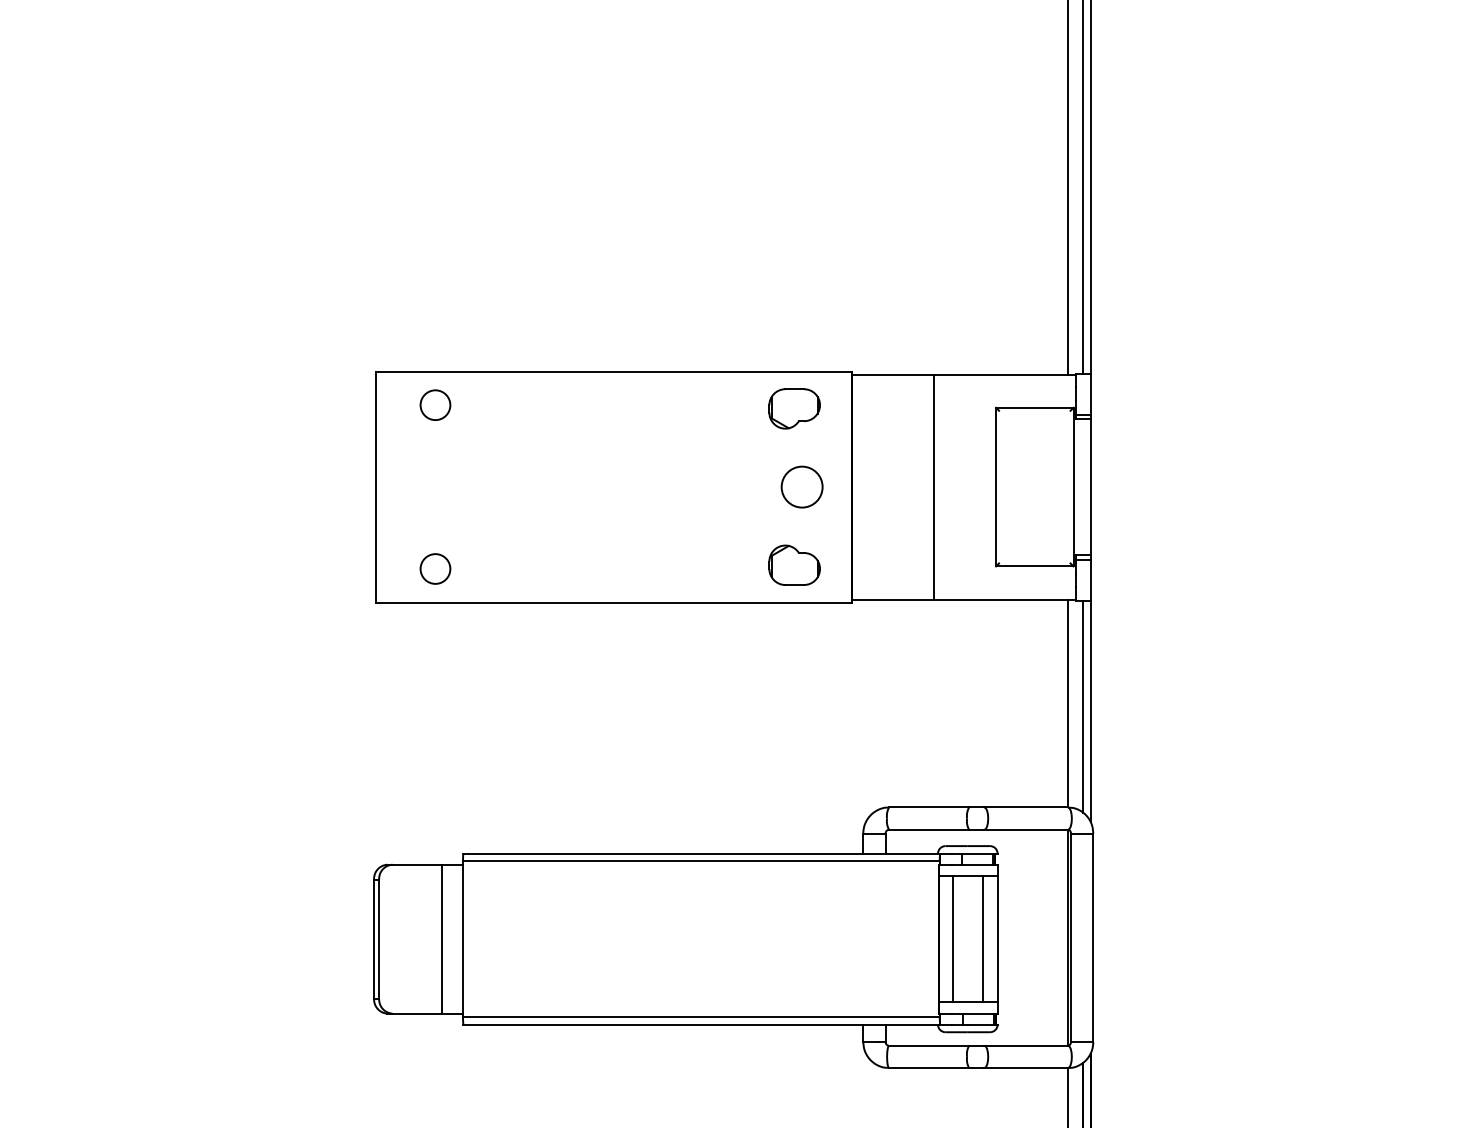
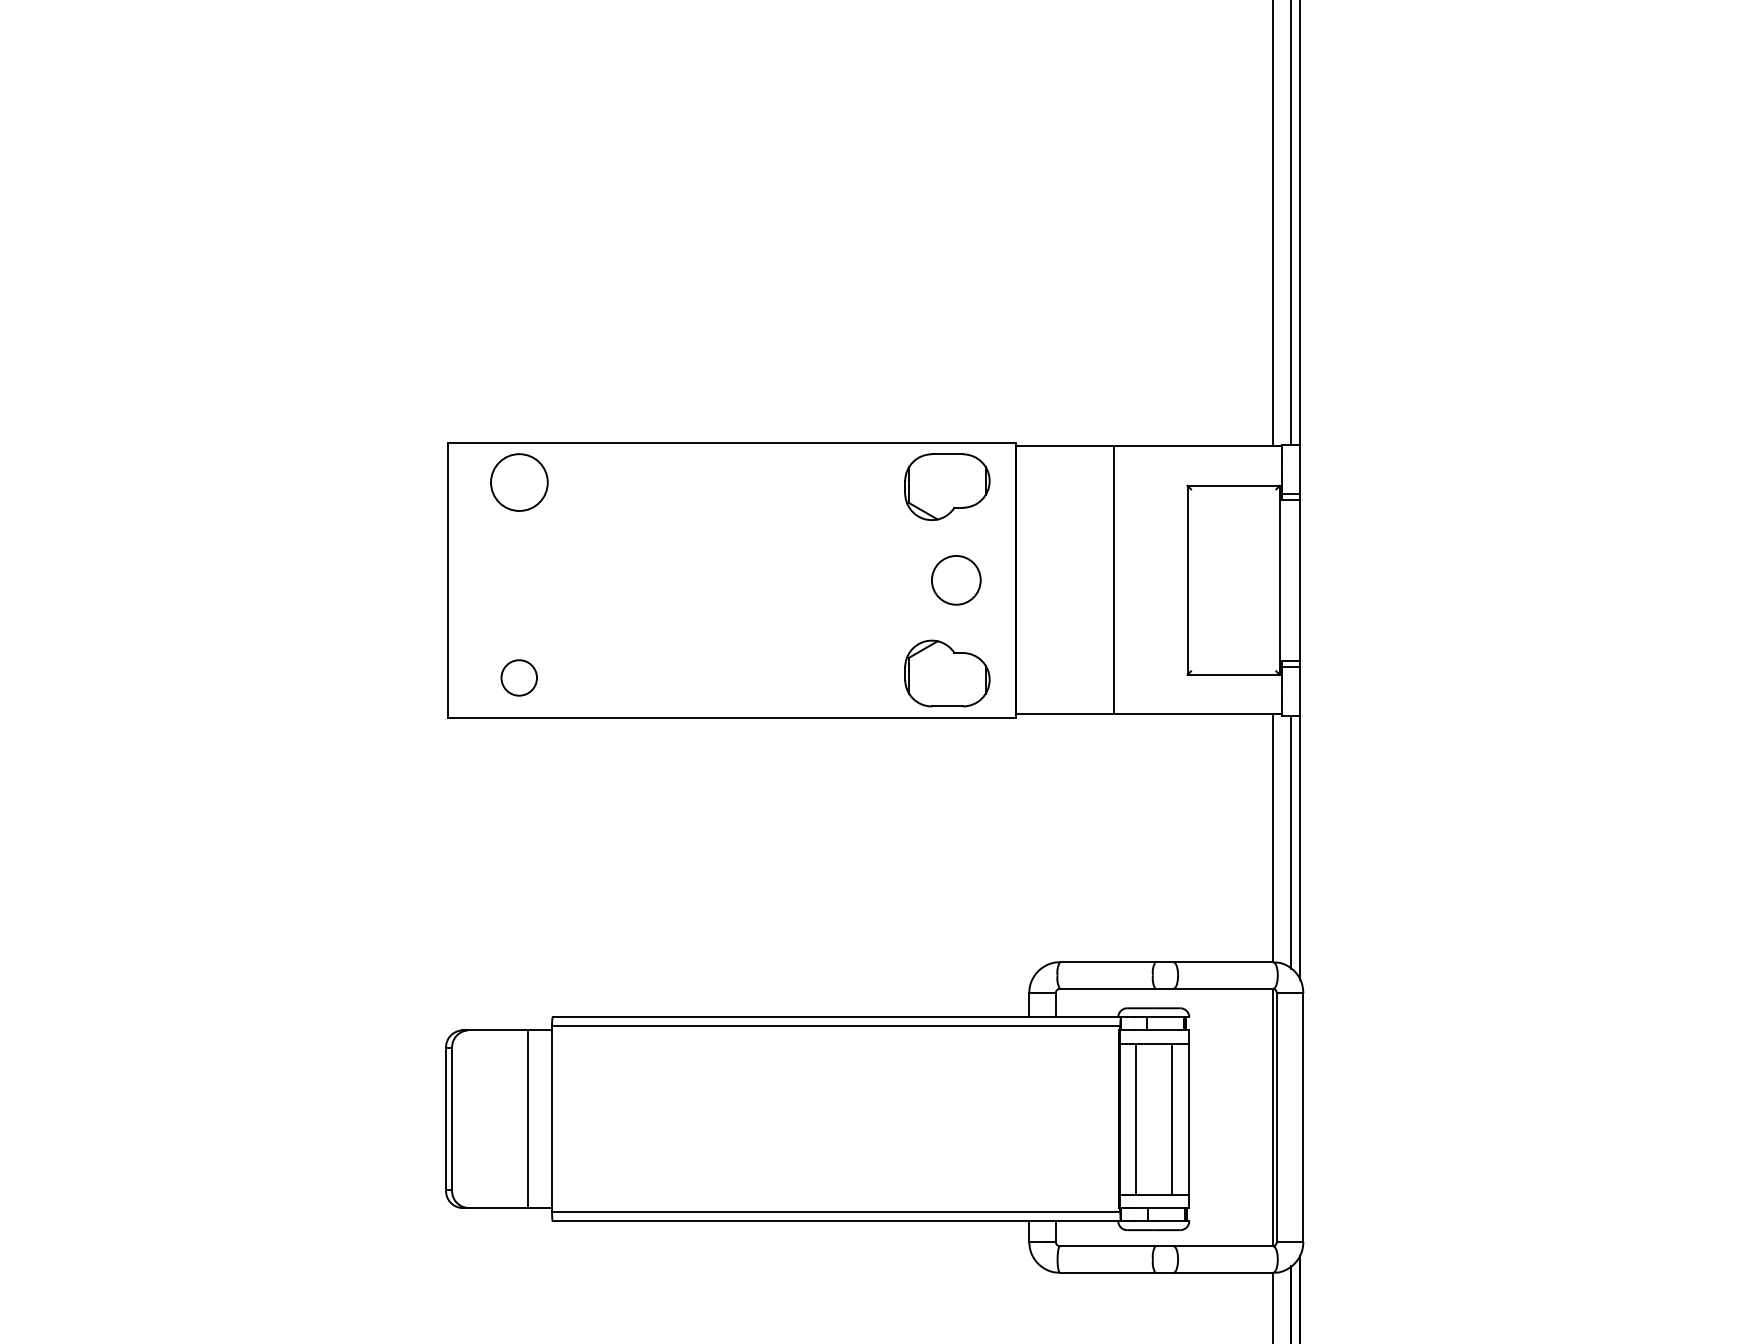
circle: (434, 405) -> (518, 482), size x1.6
part: (794, 408) -> (947, 486), size x1.4
part: (794, 565) -> (947, 673), size x1.4

